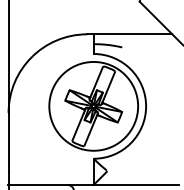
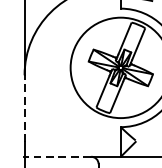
line: (8, 141) -> (24, 107), solid -> dashed
line: (37, 184) -> (57, 156), solid -> dashed

